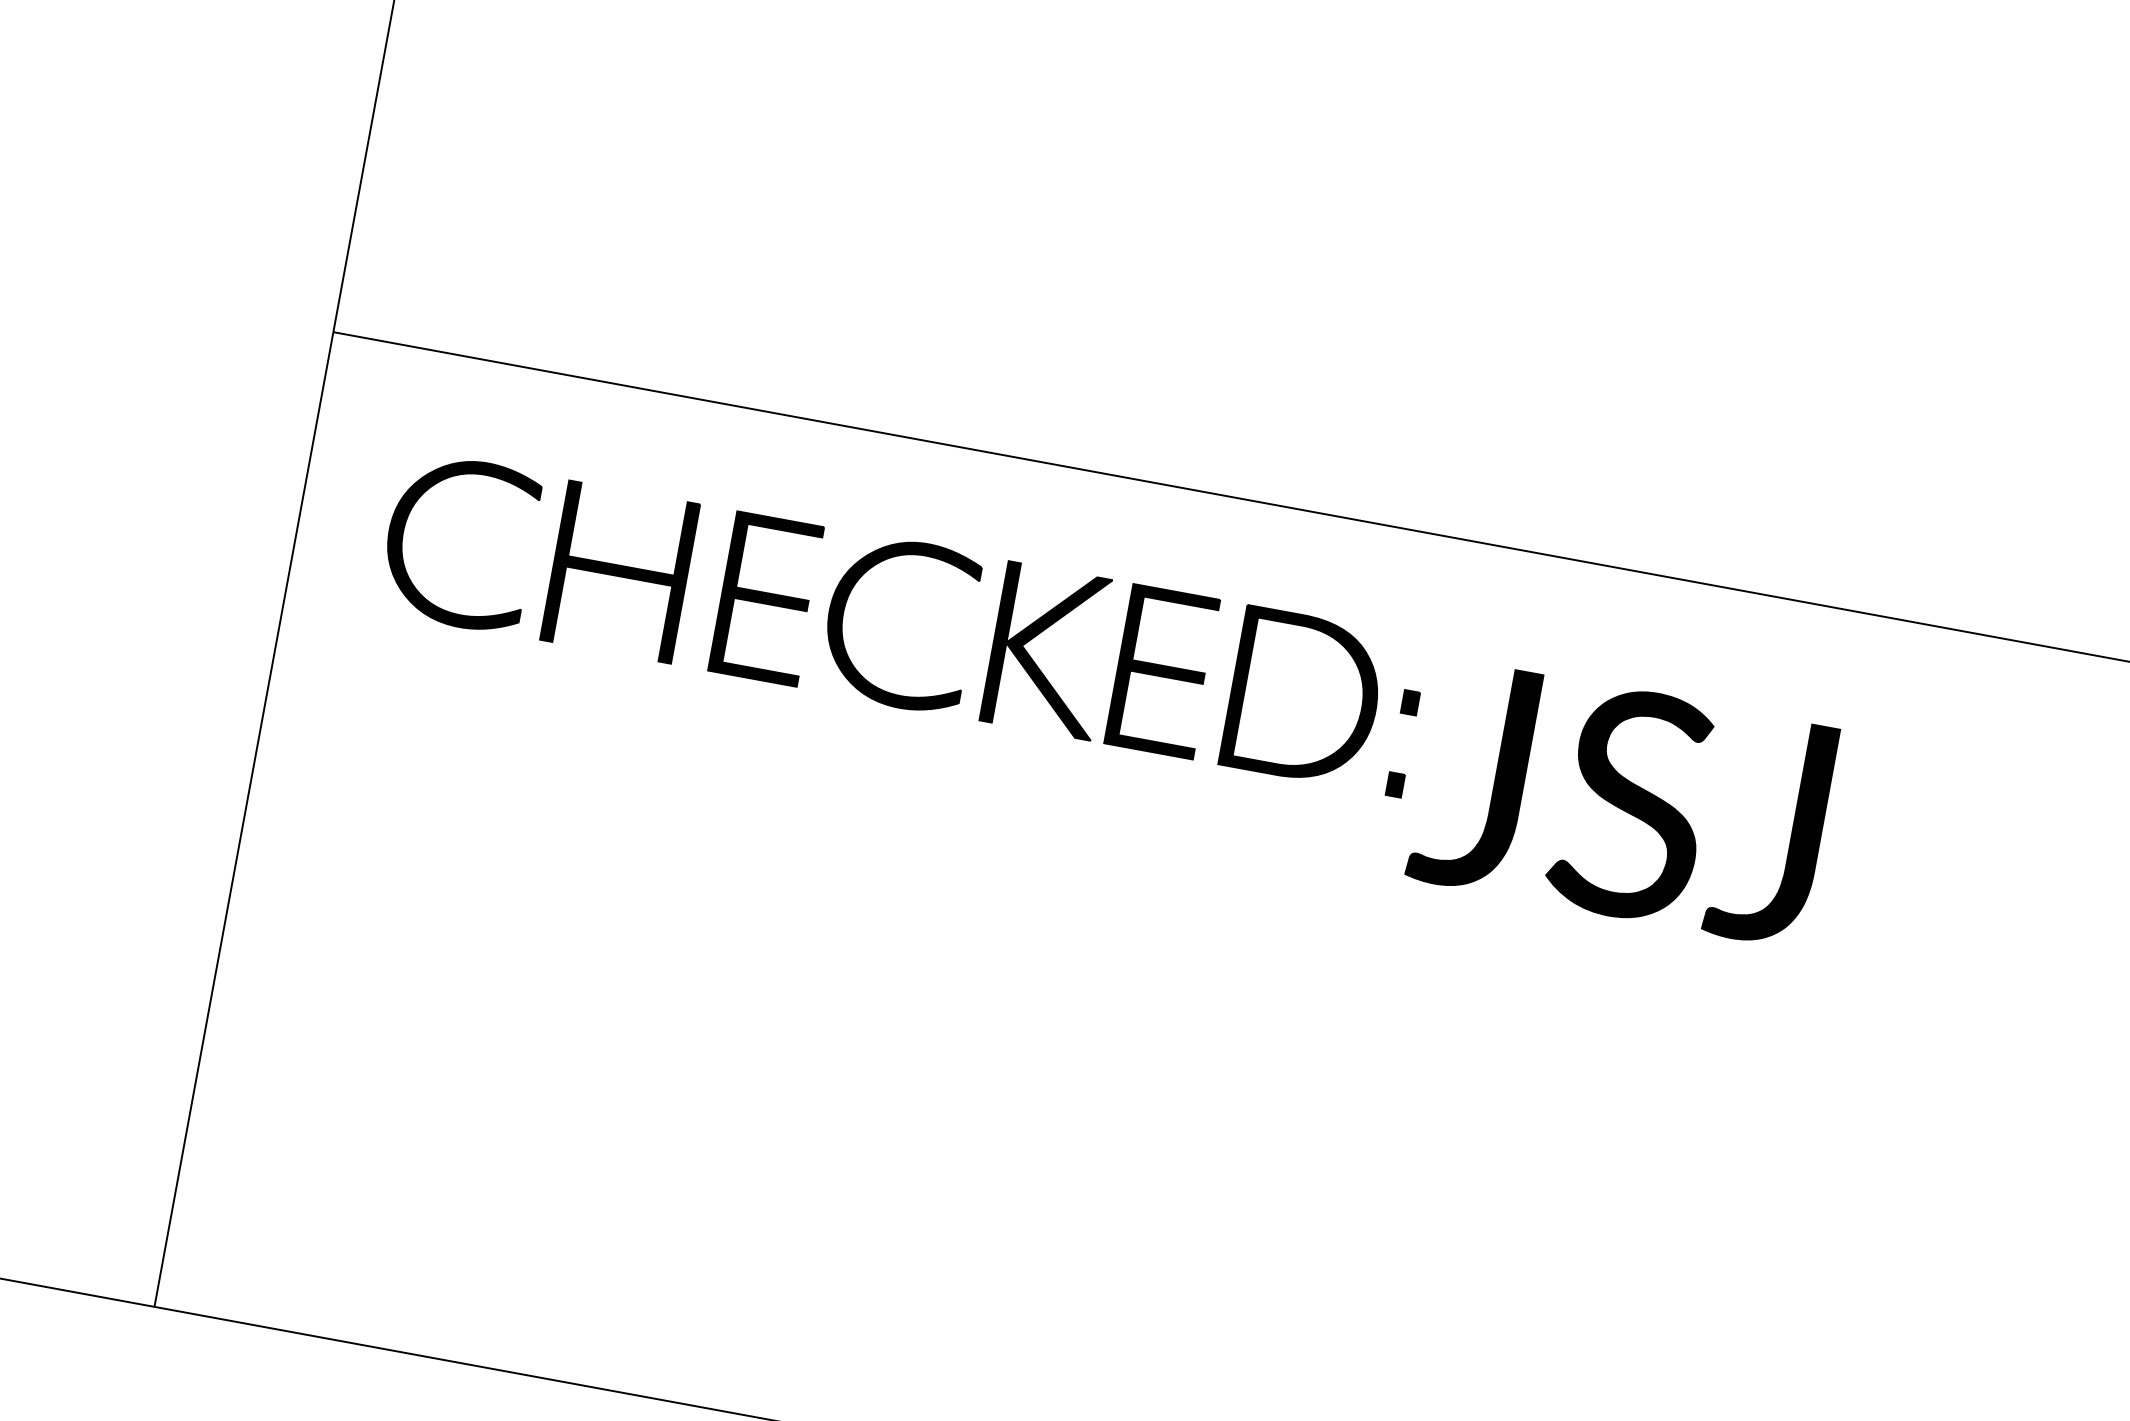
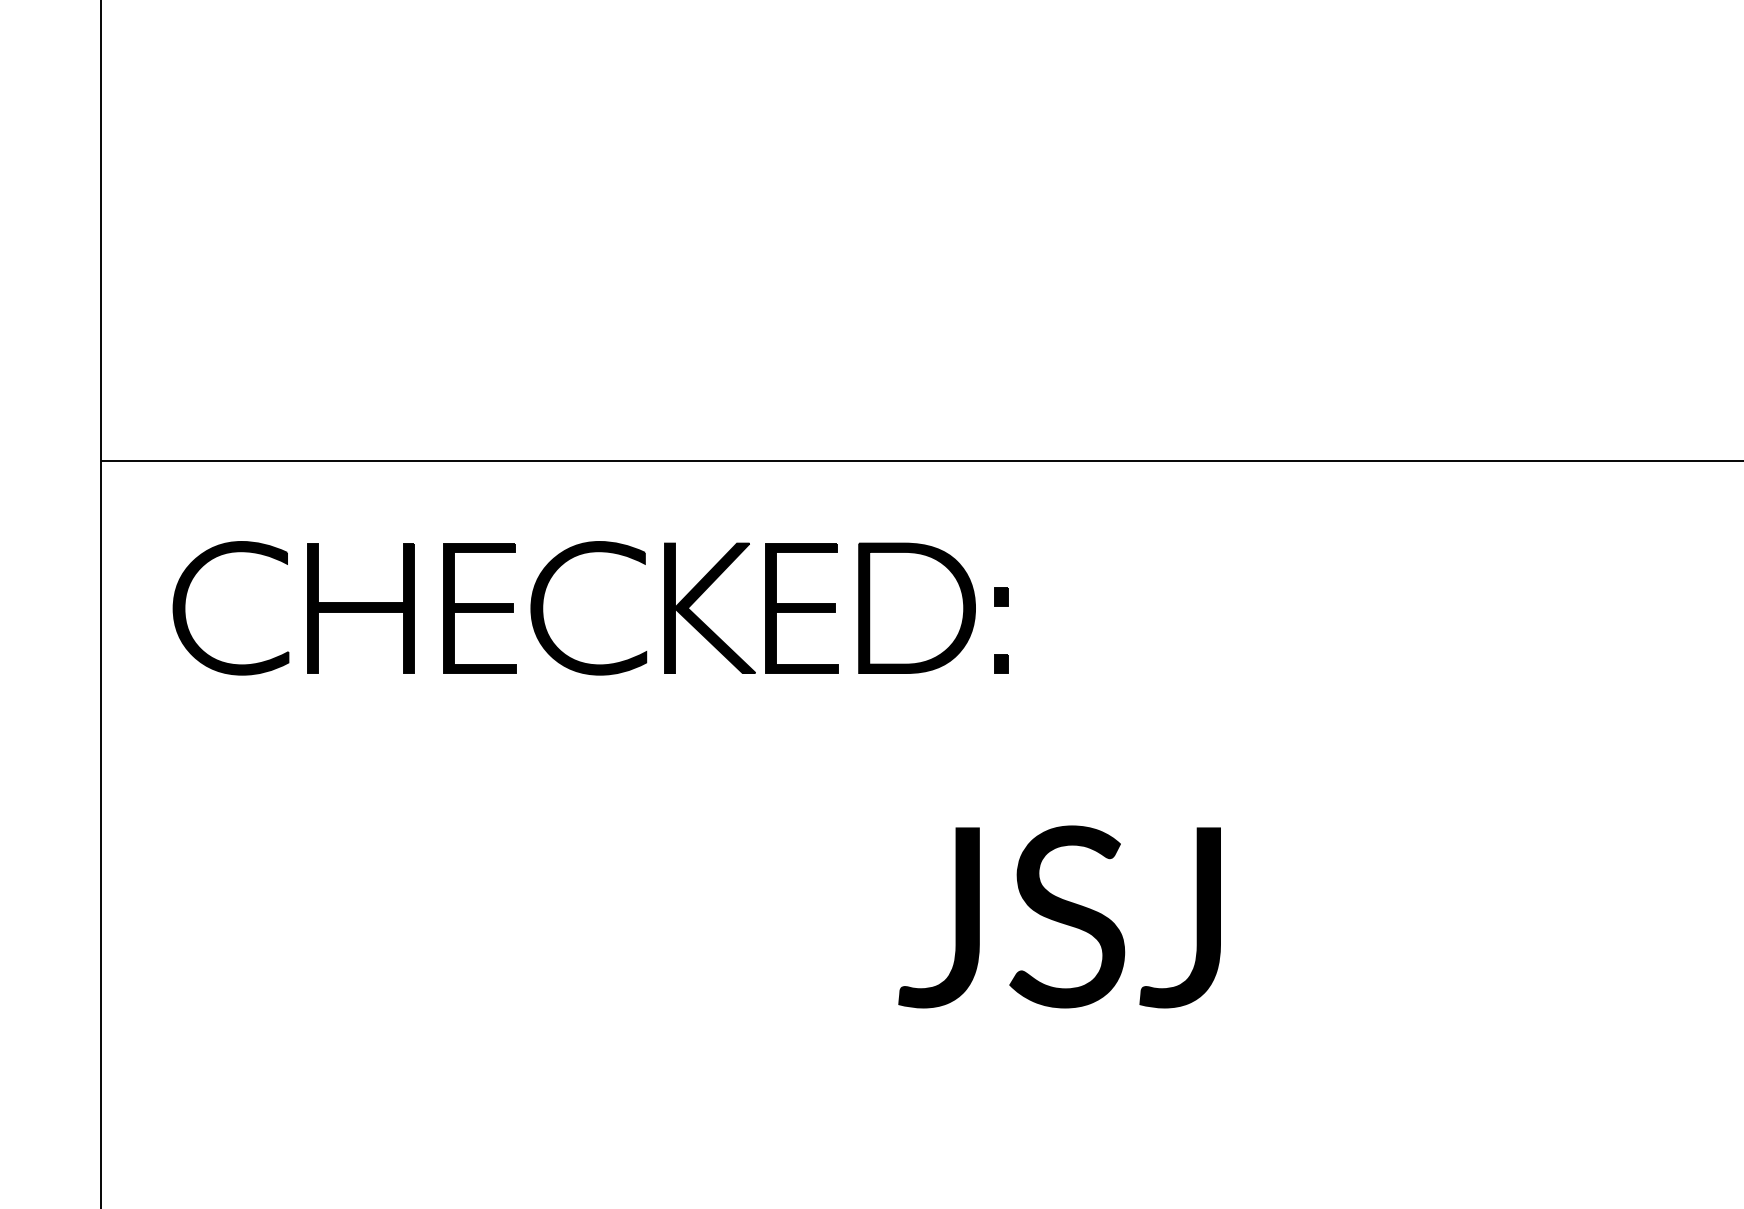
text: (1622, 802) -> (1059, 916), moved

